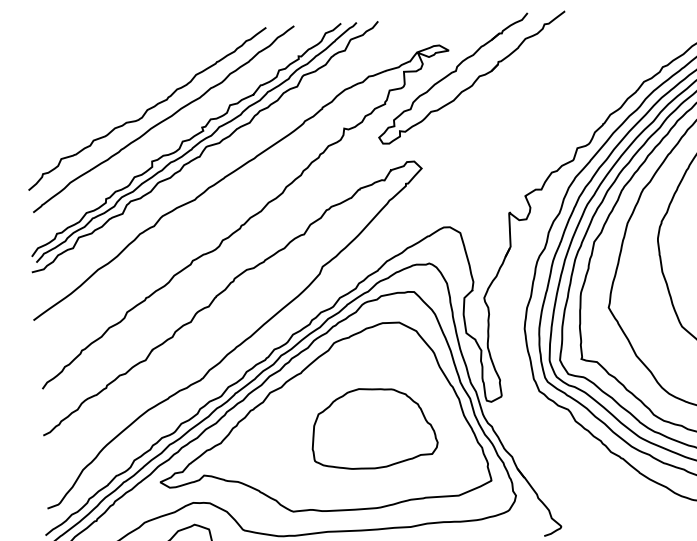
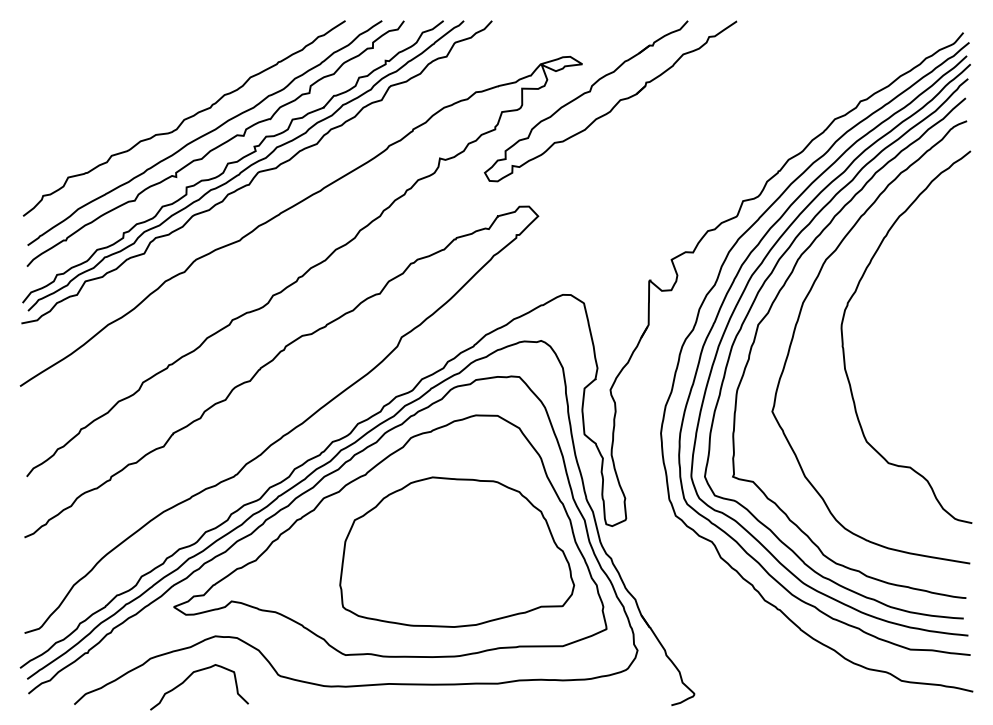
curve: (173, 129) -> (216, 146), added
part: (374, 427) -> (457, 551), size x1.43

